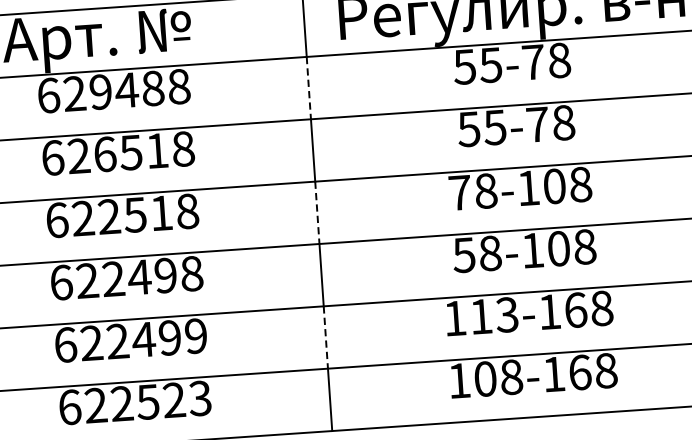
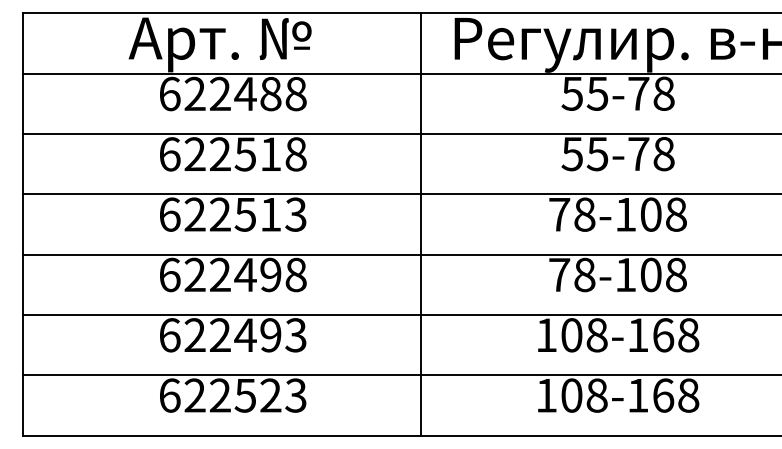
line: (308, 88) -> (420, 104), dashed -> solid
text: (101, 92) -> (220, 94), 629488 -> 622488
text: (105, 154) -> (220, 154), 626518 -> 622518
text: (187, 211) -> (295, 214), 622518 -> 622513
line: (316, 212) -> (420, 224), dashed -> solid
text: (464, 255) -> (559, 275), 58-108 -> 78-108
text: (494, 316) -> (584, 335), 113-168 -> 108-168
text: (195, 336) -> (295, 335), 622499 -> 622493
line: (325, 337) -> (420, 345), dashed -> solid

